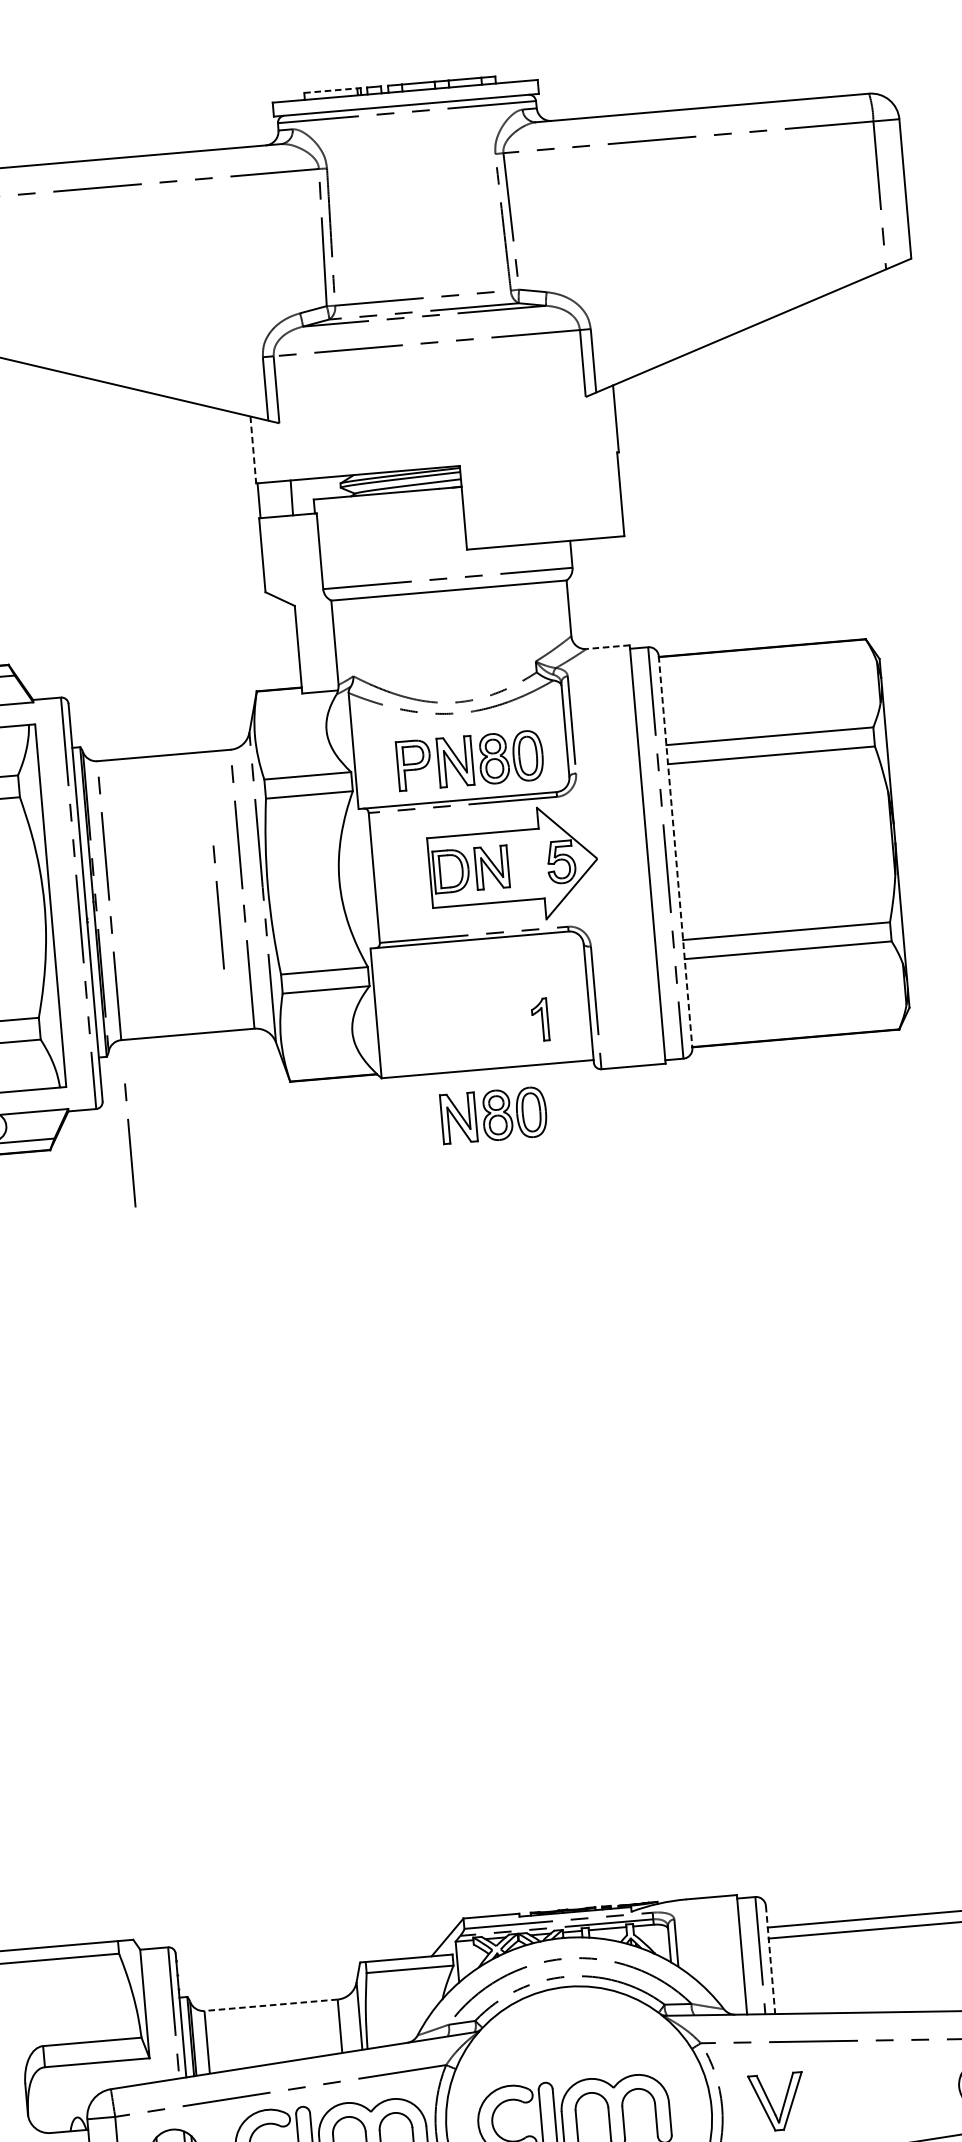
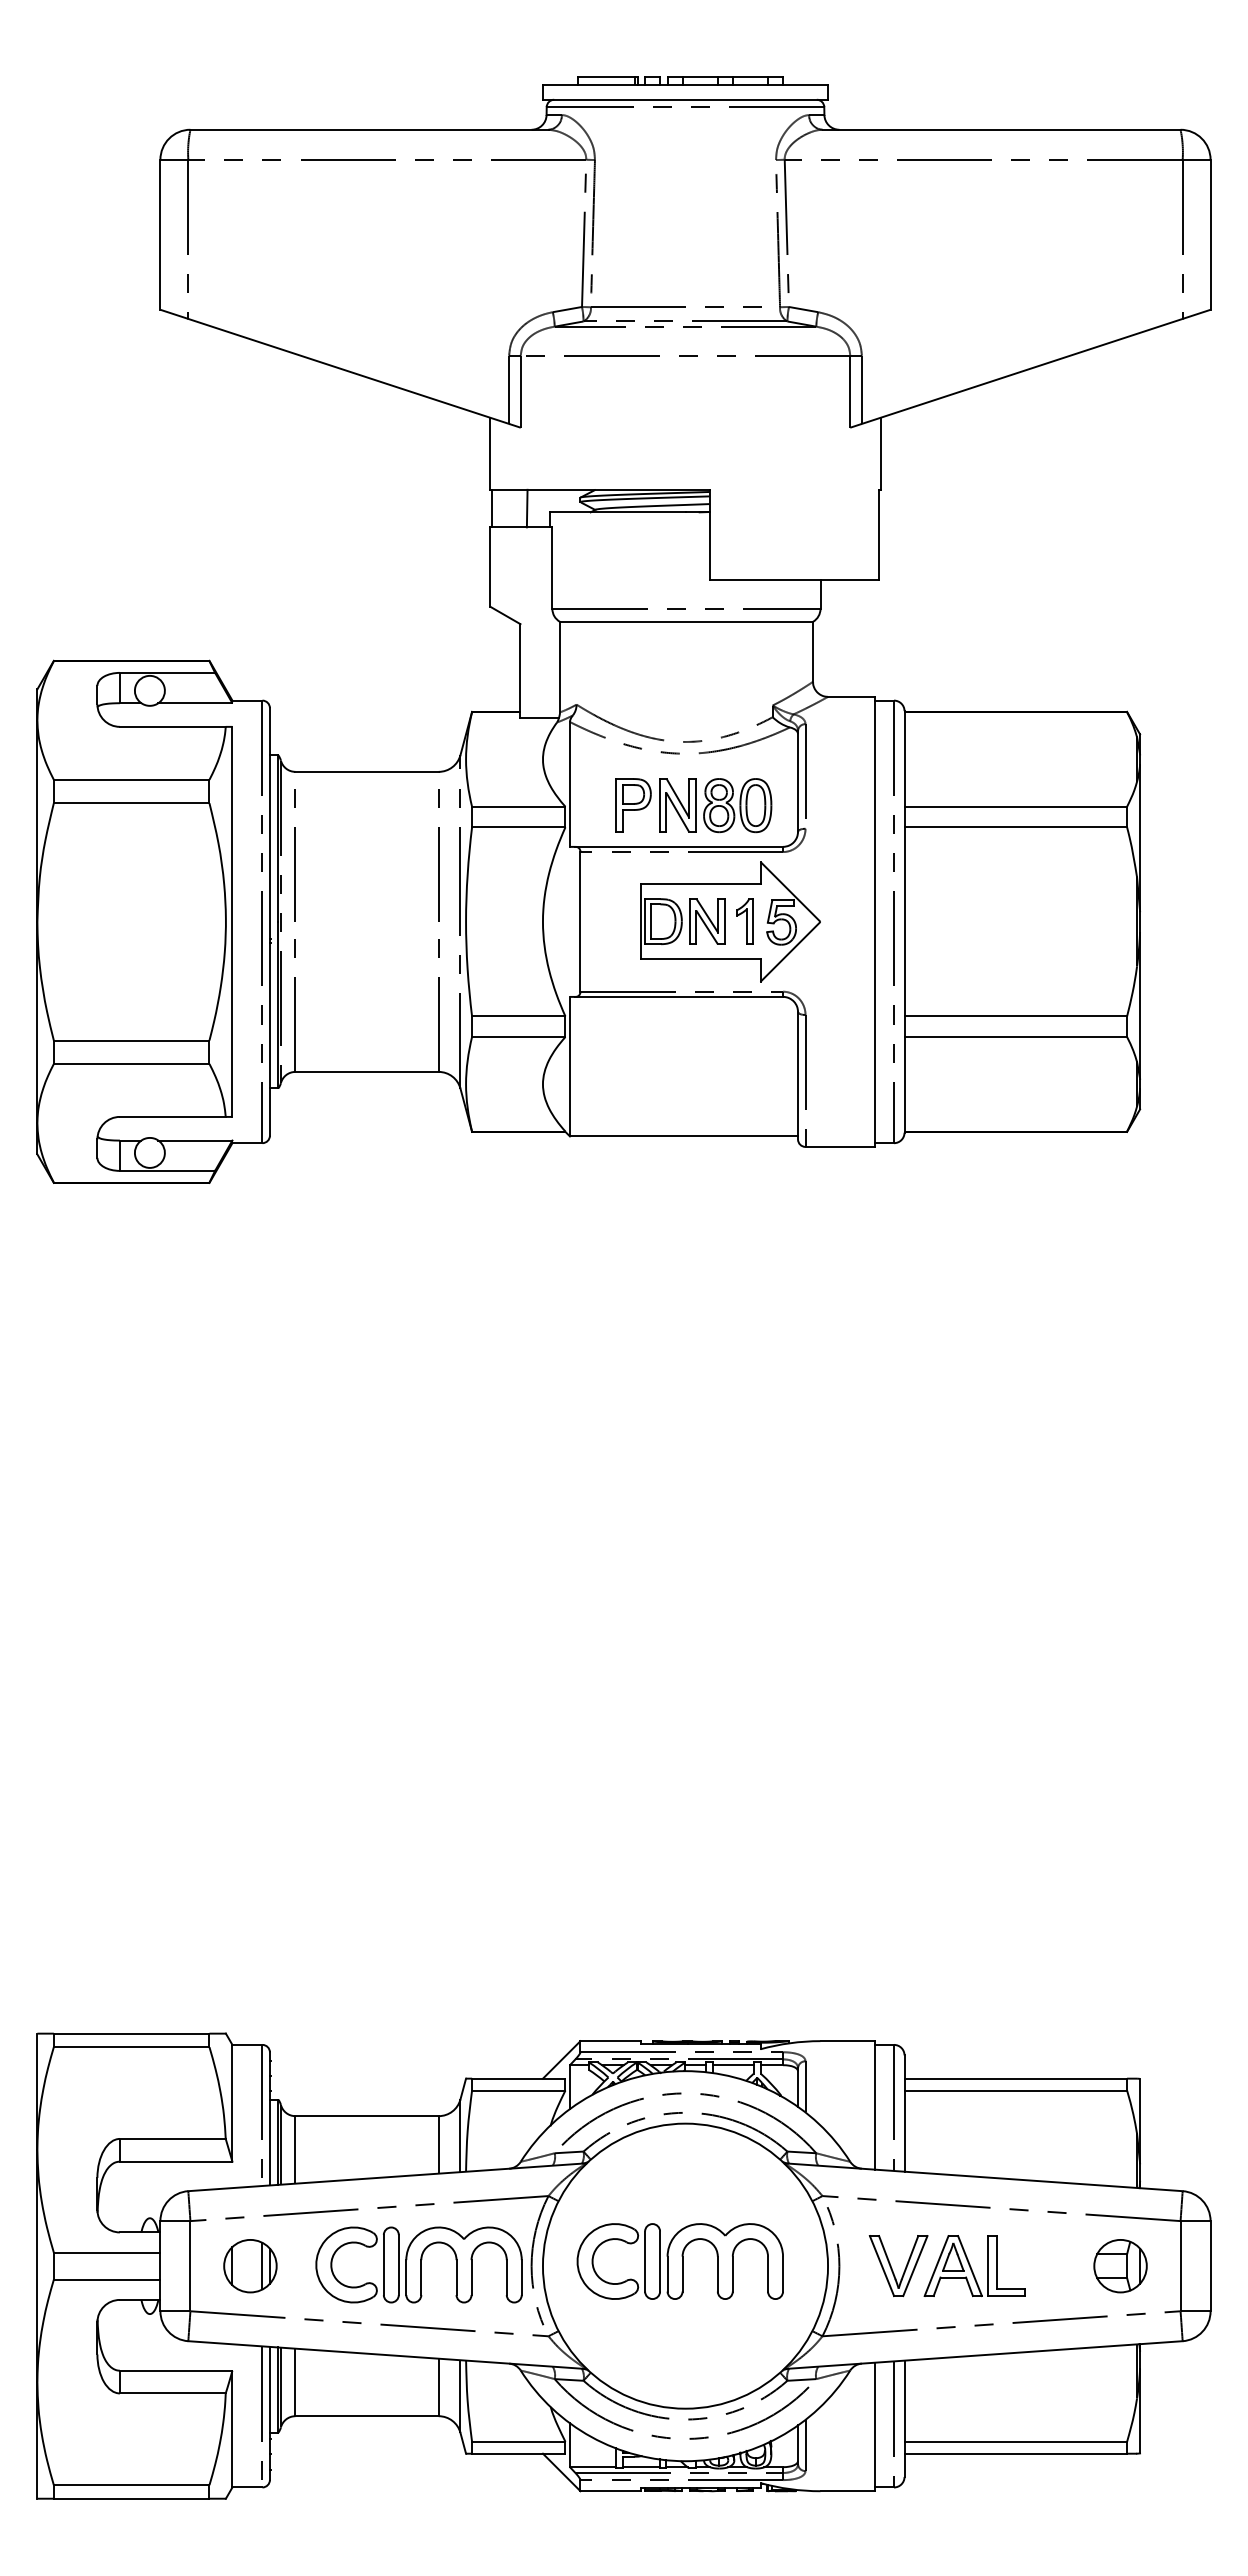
line: (331, 90) -> (606, 77), dashed -> solid
line: (253, 450) -> (490, 454), dashed -> solid
line: (607, 646) -> (850, 696), dashed -> solid
line: (675, 851) -> (904, 921), dashed -> solid
line: (218, 907) -> (411, 939), removed
part: (540, 1019) -> (744, 921), moved
part: (493, 1115) -> (686, 1186), removed
line: (129, 1145) -> (294, 1185), removed
line: (770, 1960) -> (904, 2114), dashed -> solid
line: (271, 2005) -> (367, 2116), dashed -> solid
part: (847, 2096) -> (974, 2266), added

